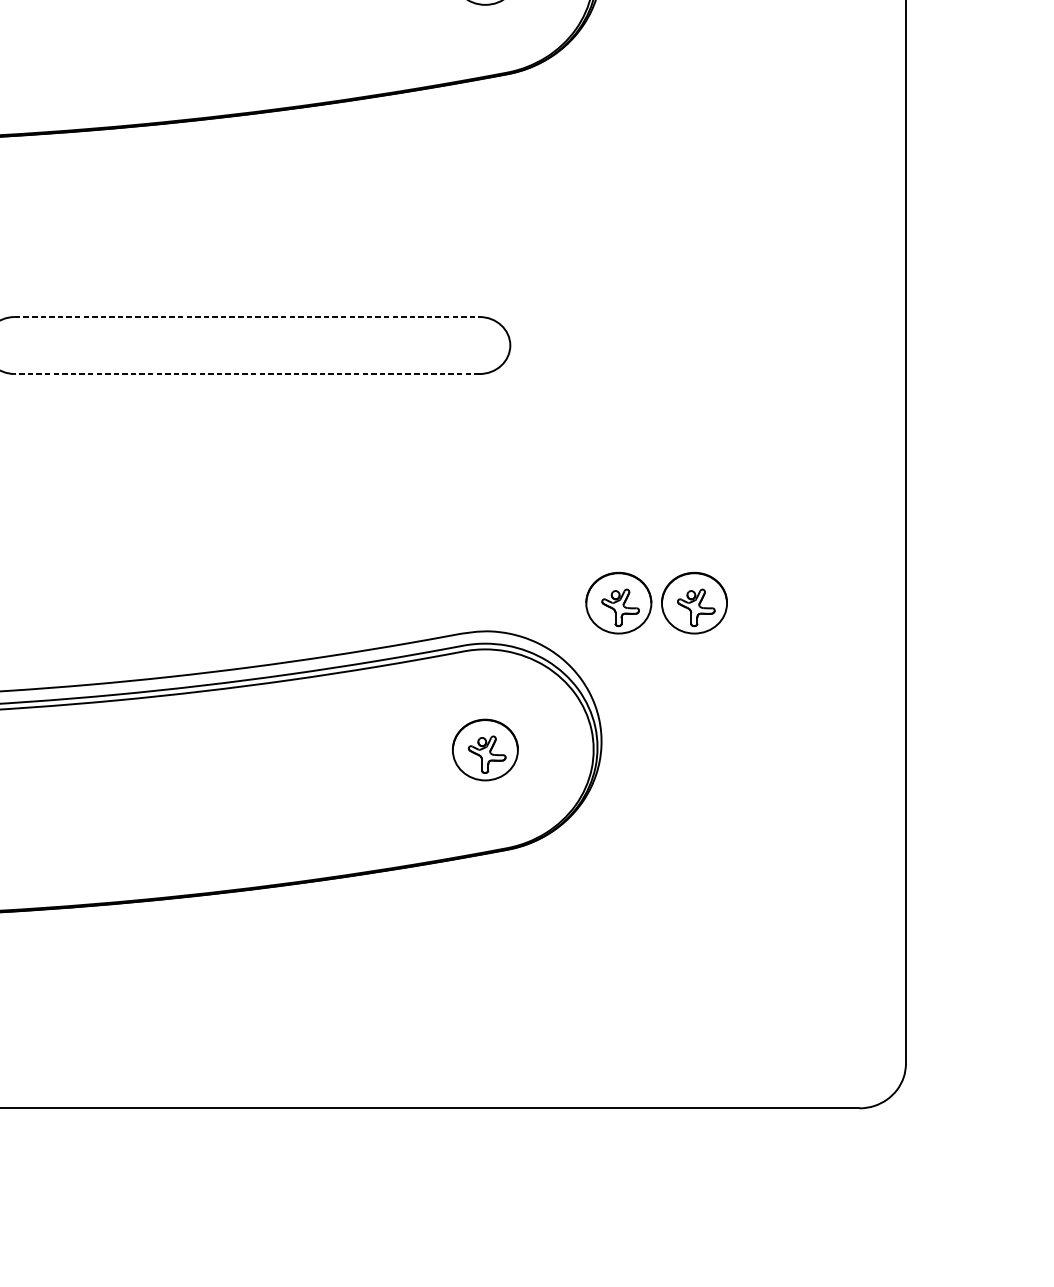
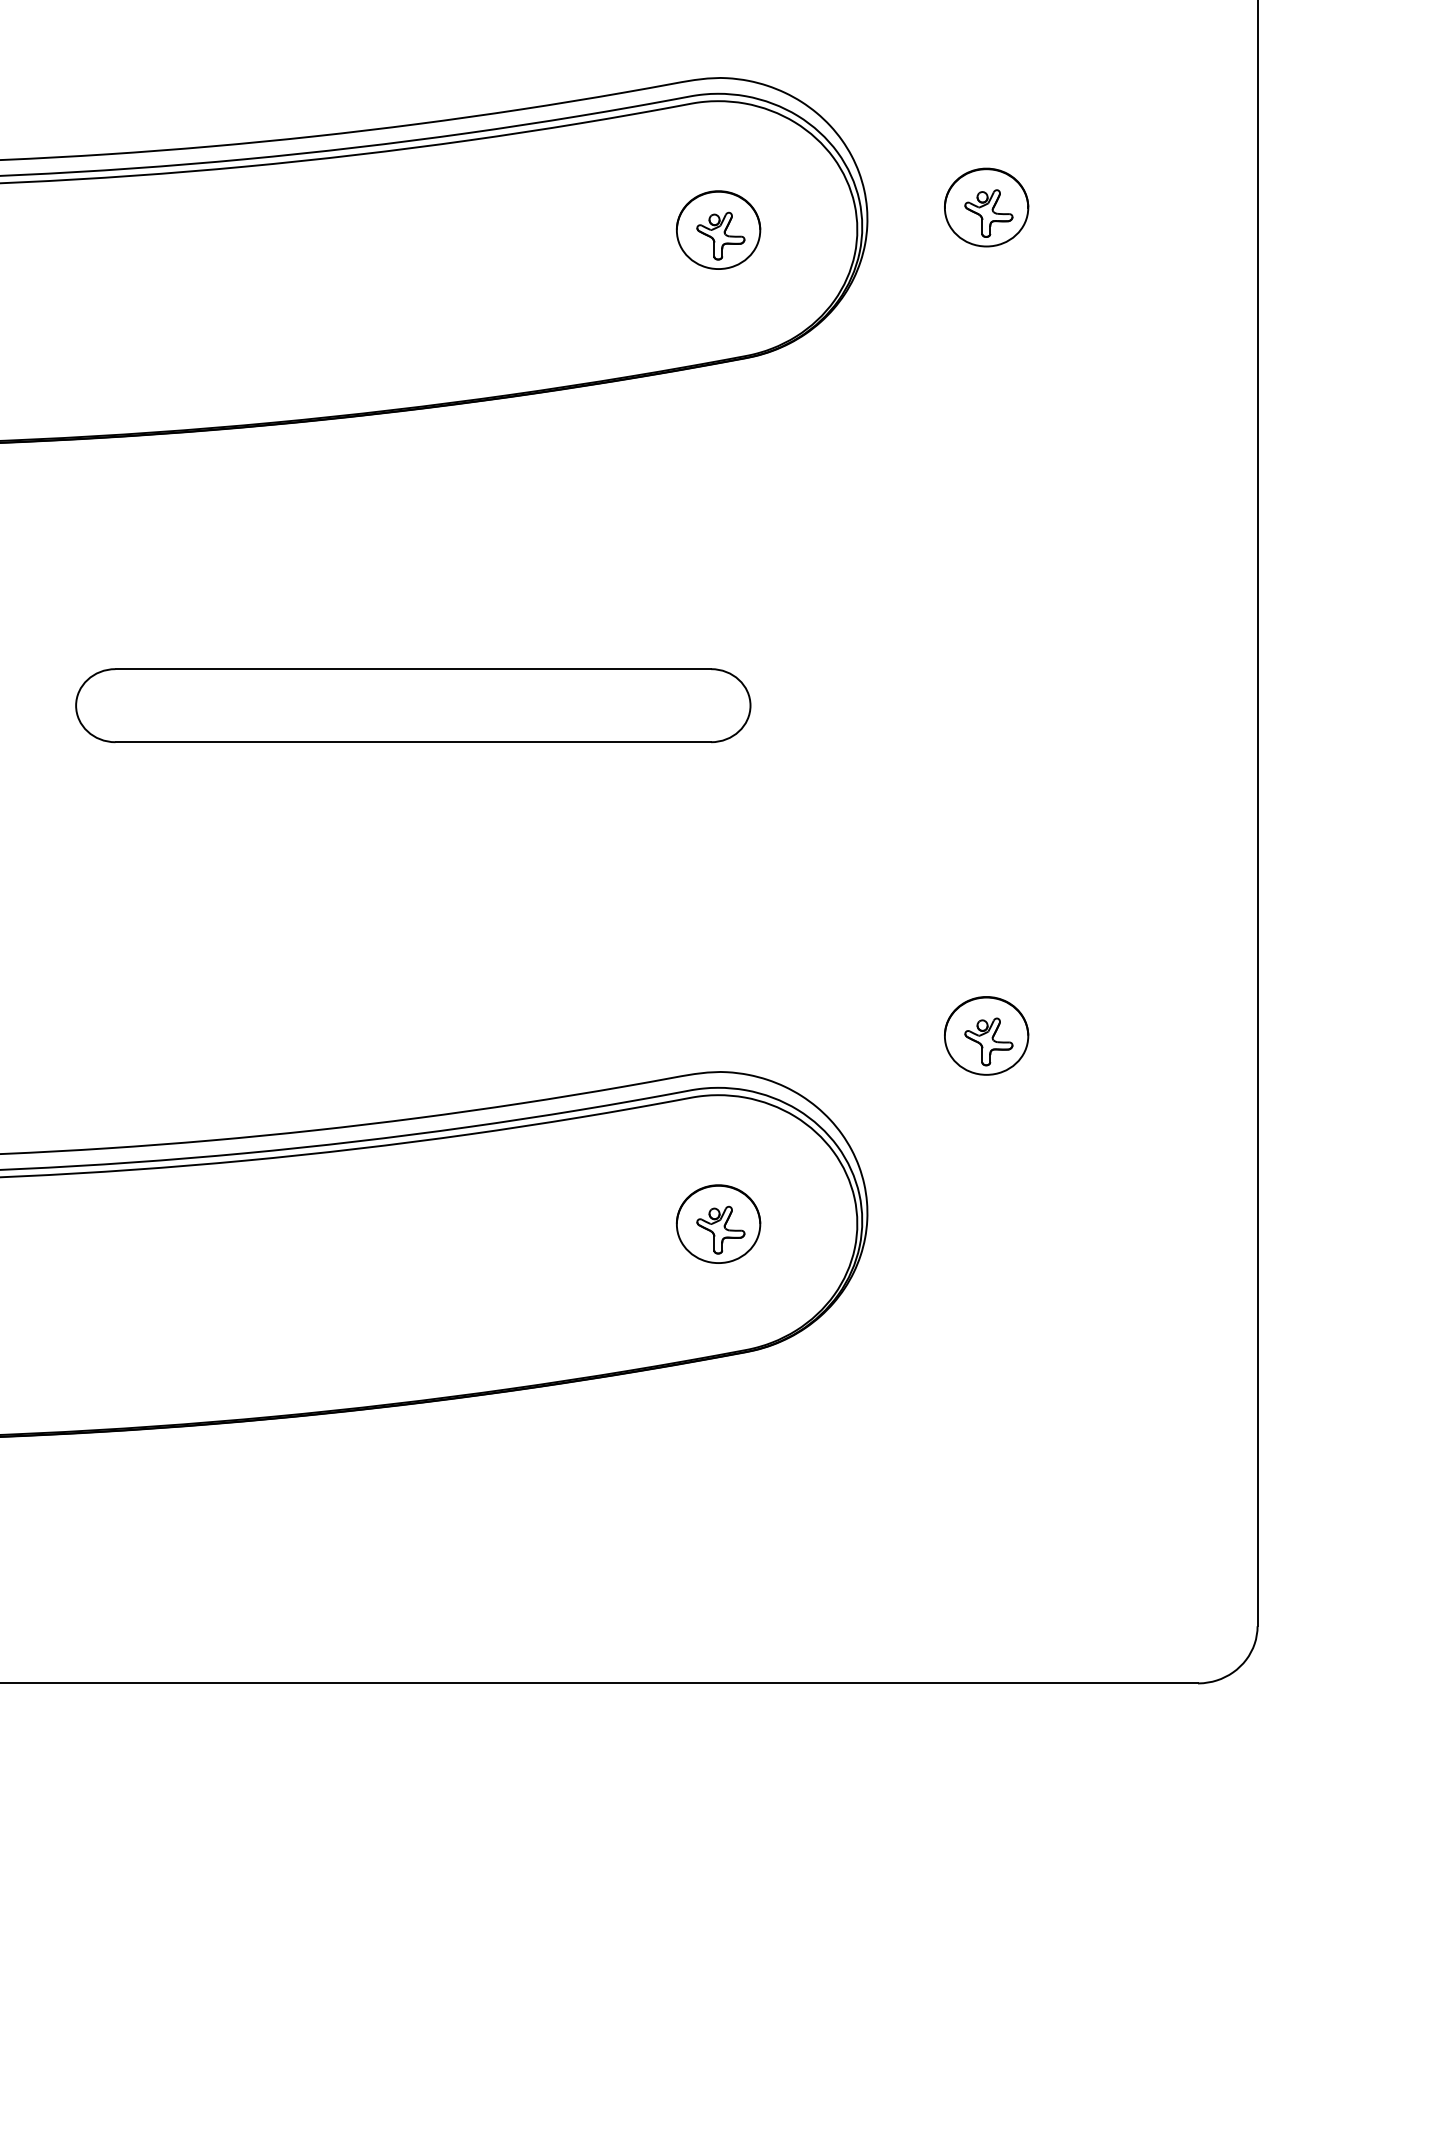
line: (247, 317) -> (413, 669), dashed -> solid
line: (247, 374) -> (413, 742), dashed -> solid
part: (618, 602) -> (889, 1035), removed

